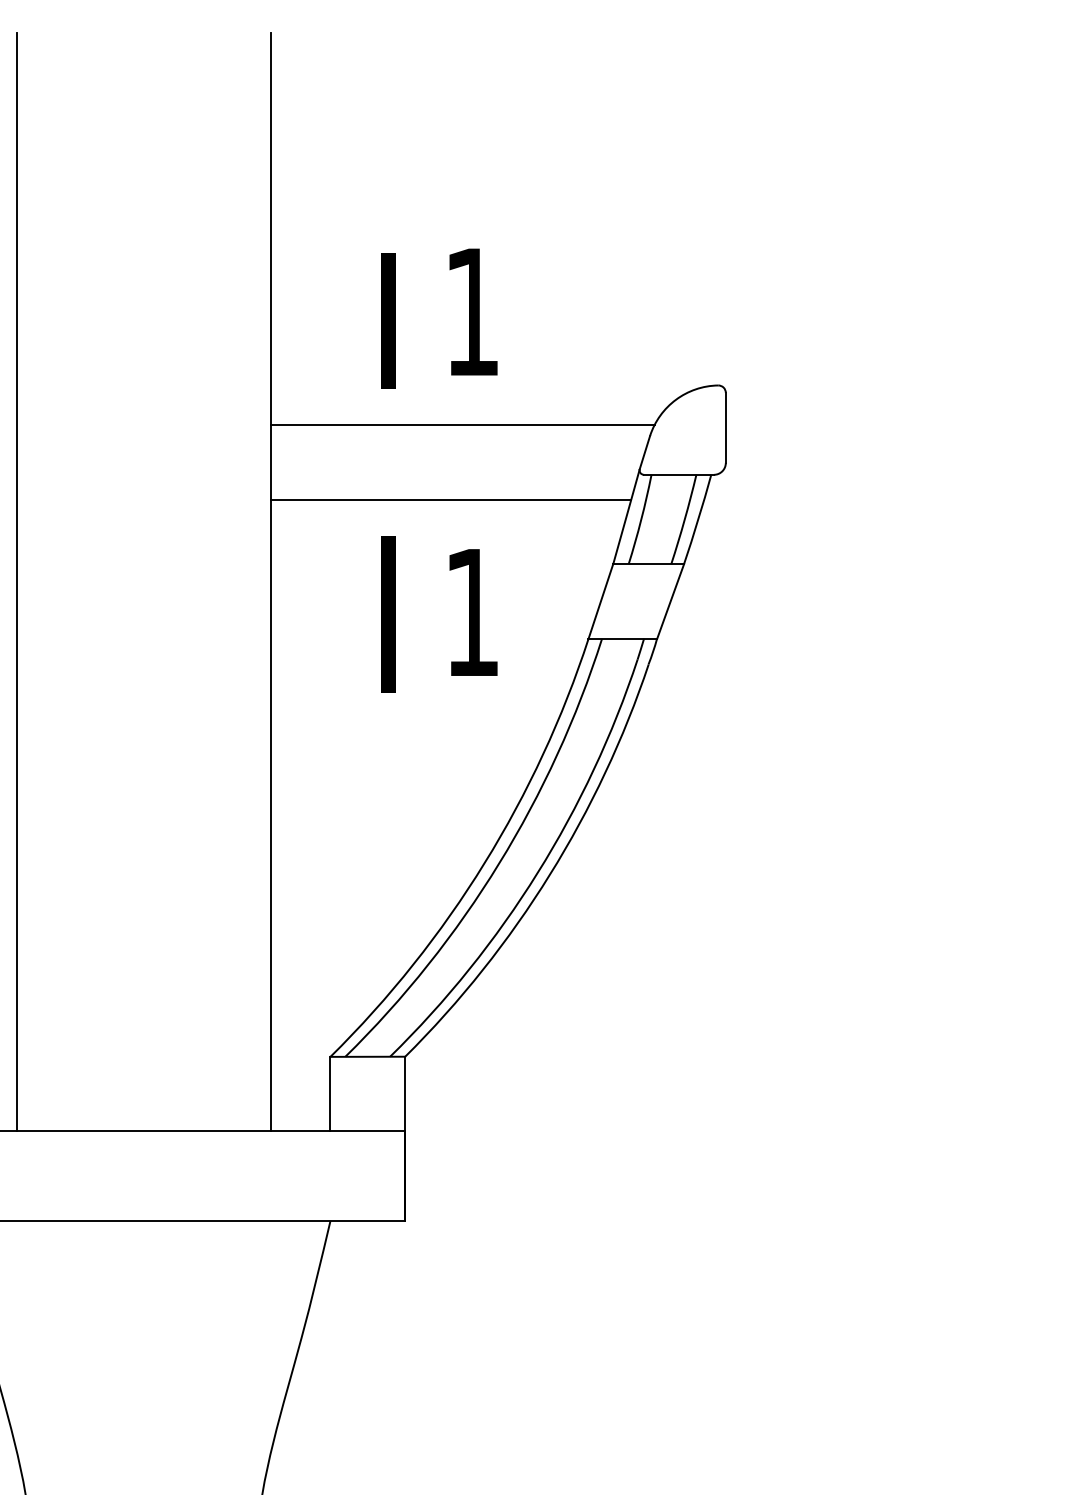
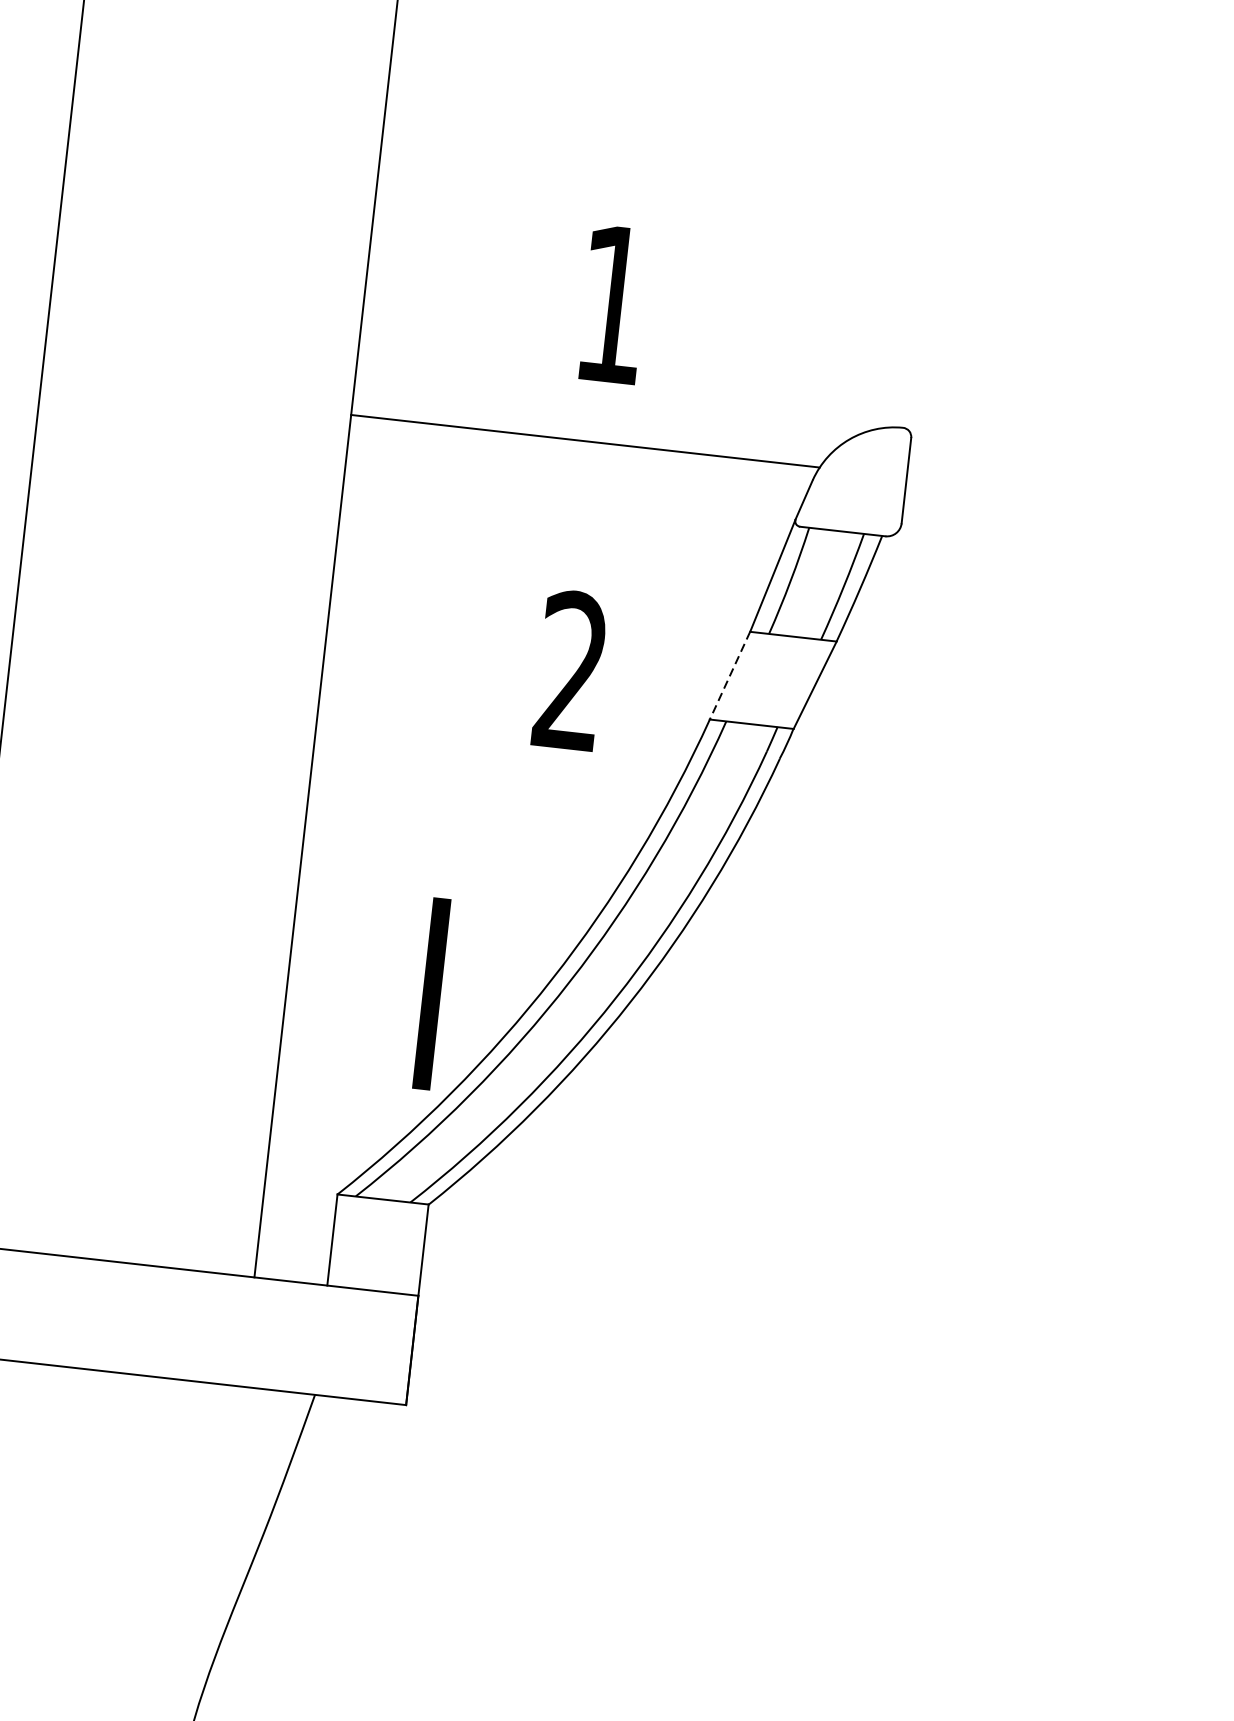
line: (388, 320) -> (509, 303), removed
line: (450, 499) -> (560, 530), removed
line: (600, 601) -> (729, 675), solid -> dashed
text: (471, 610) -> (570, 668), 1 -> 2
line: (388, 614) -> (431, 994), moved

